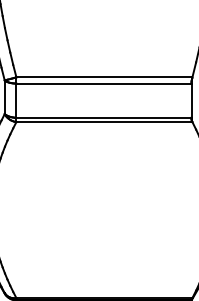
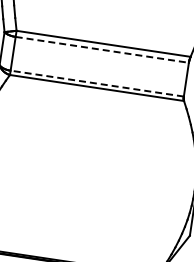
line: (104, 83) -> (102, 49), solid -> dashed
line: (104, 117) -> (97, 83), solid -> dashed

